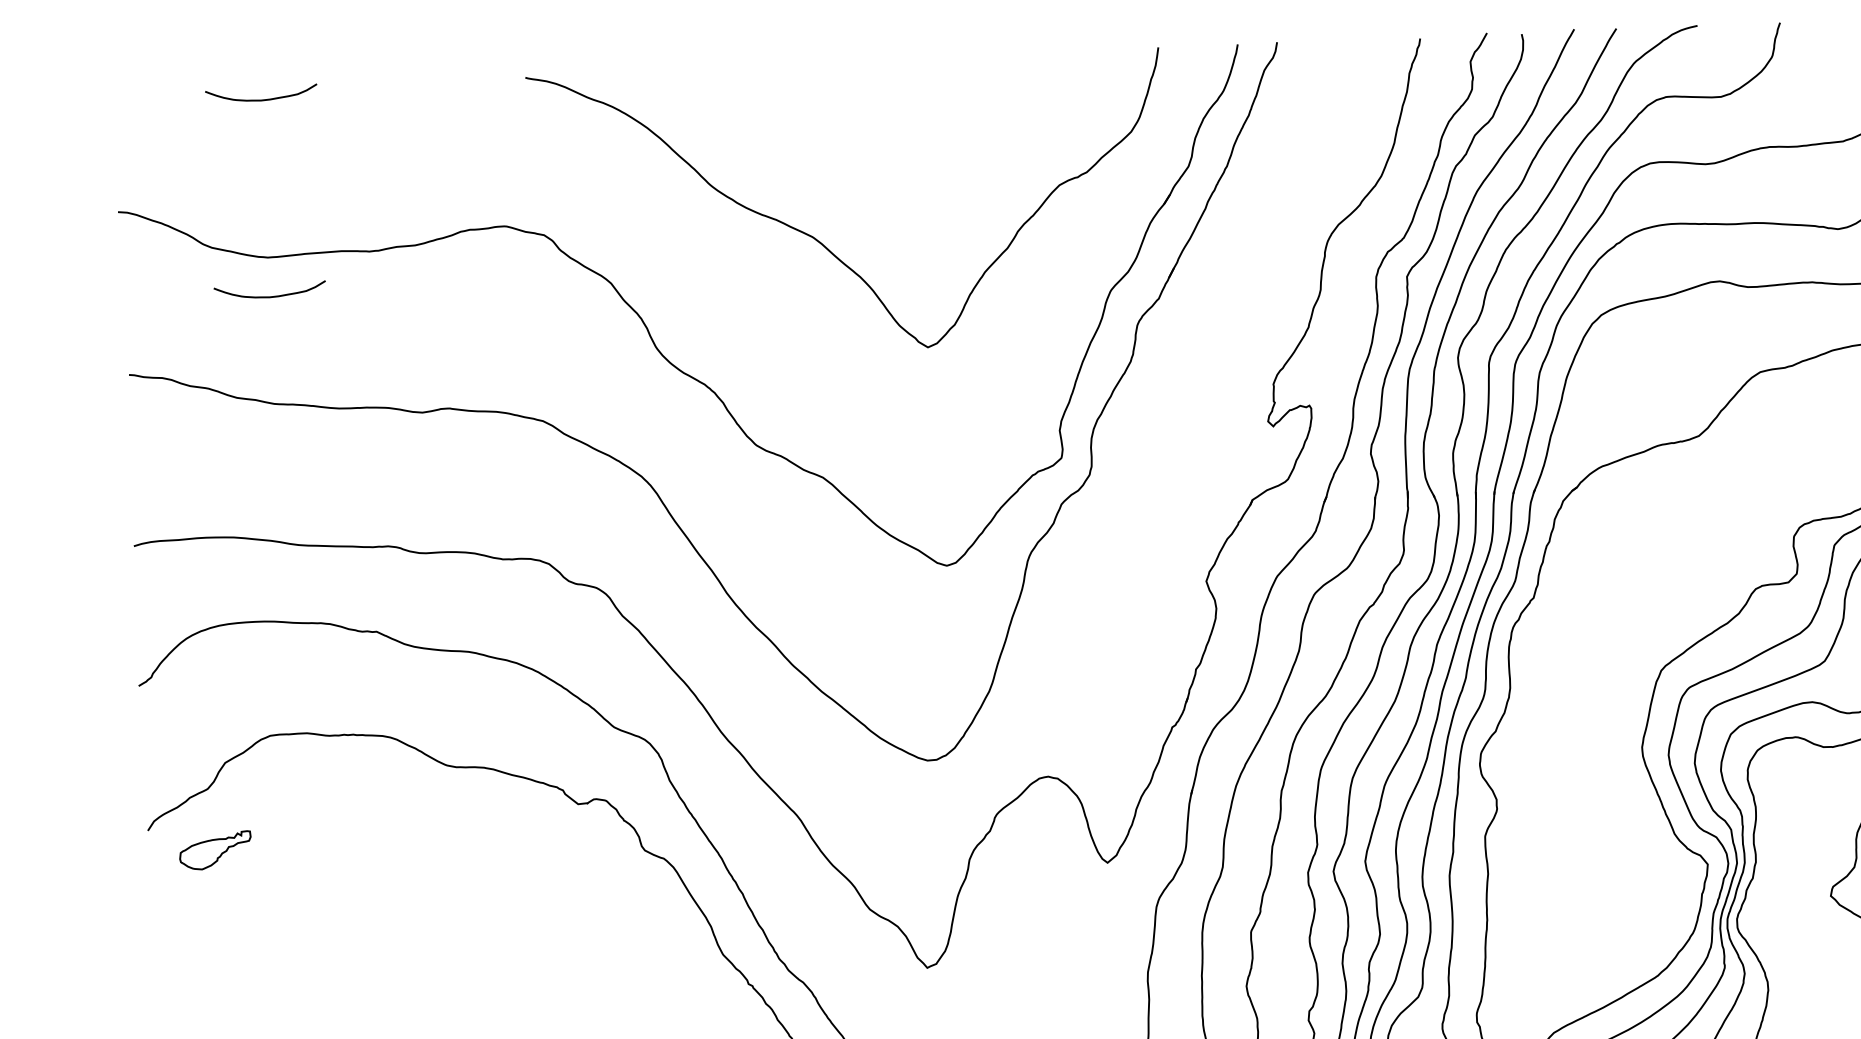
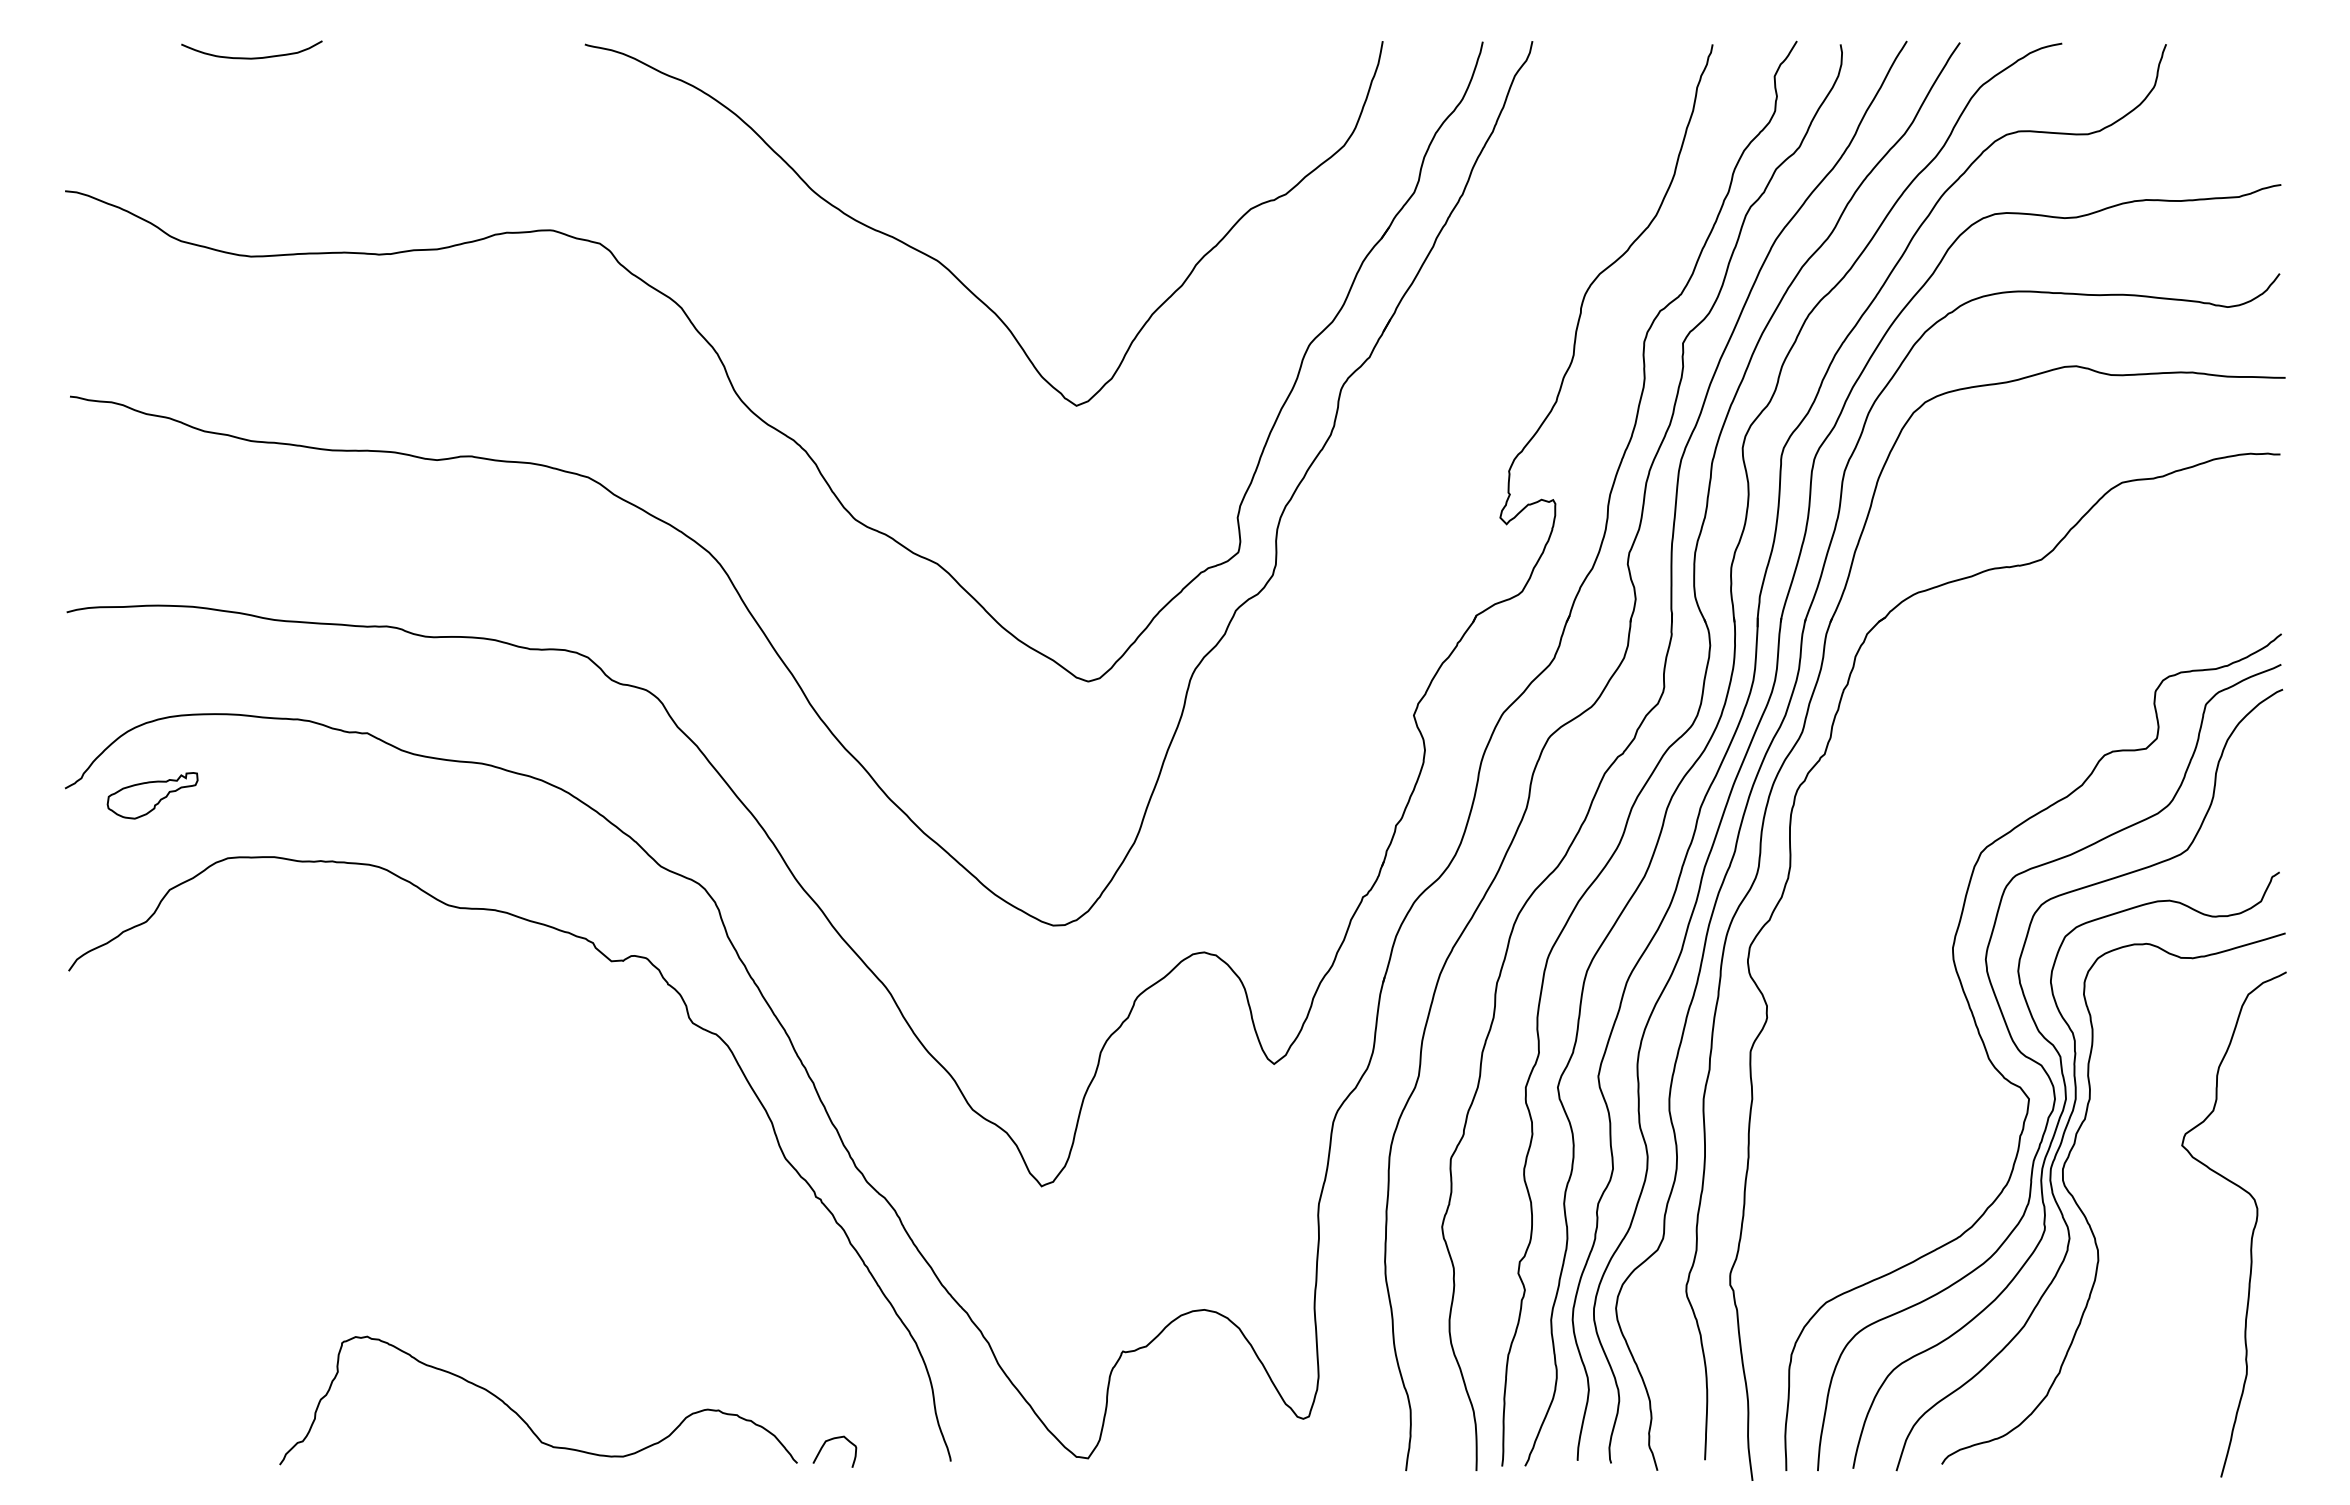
curve: (269, 296) -> (251, 305), removed
part: (215, 850) -> (152, 795), moved

